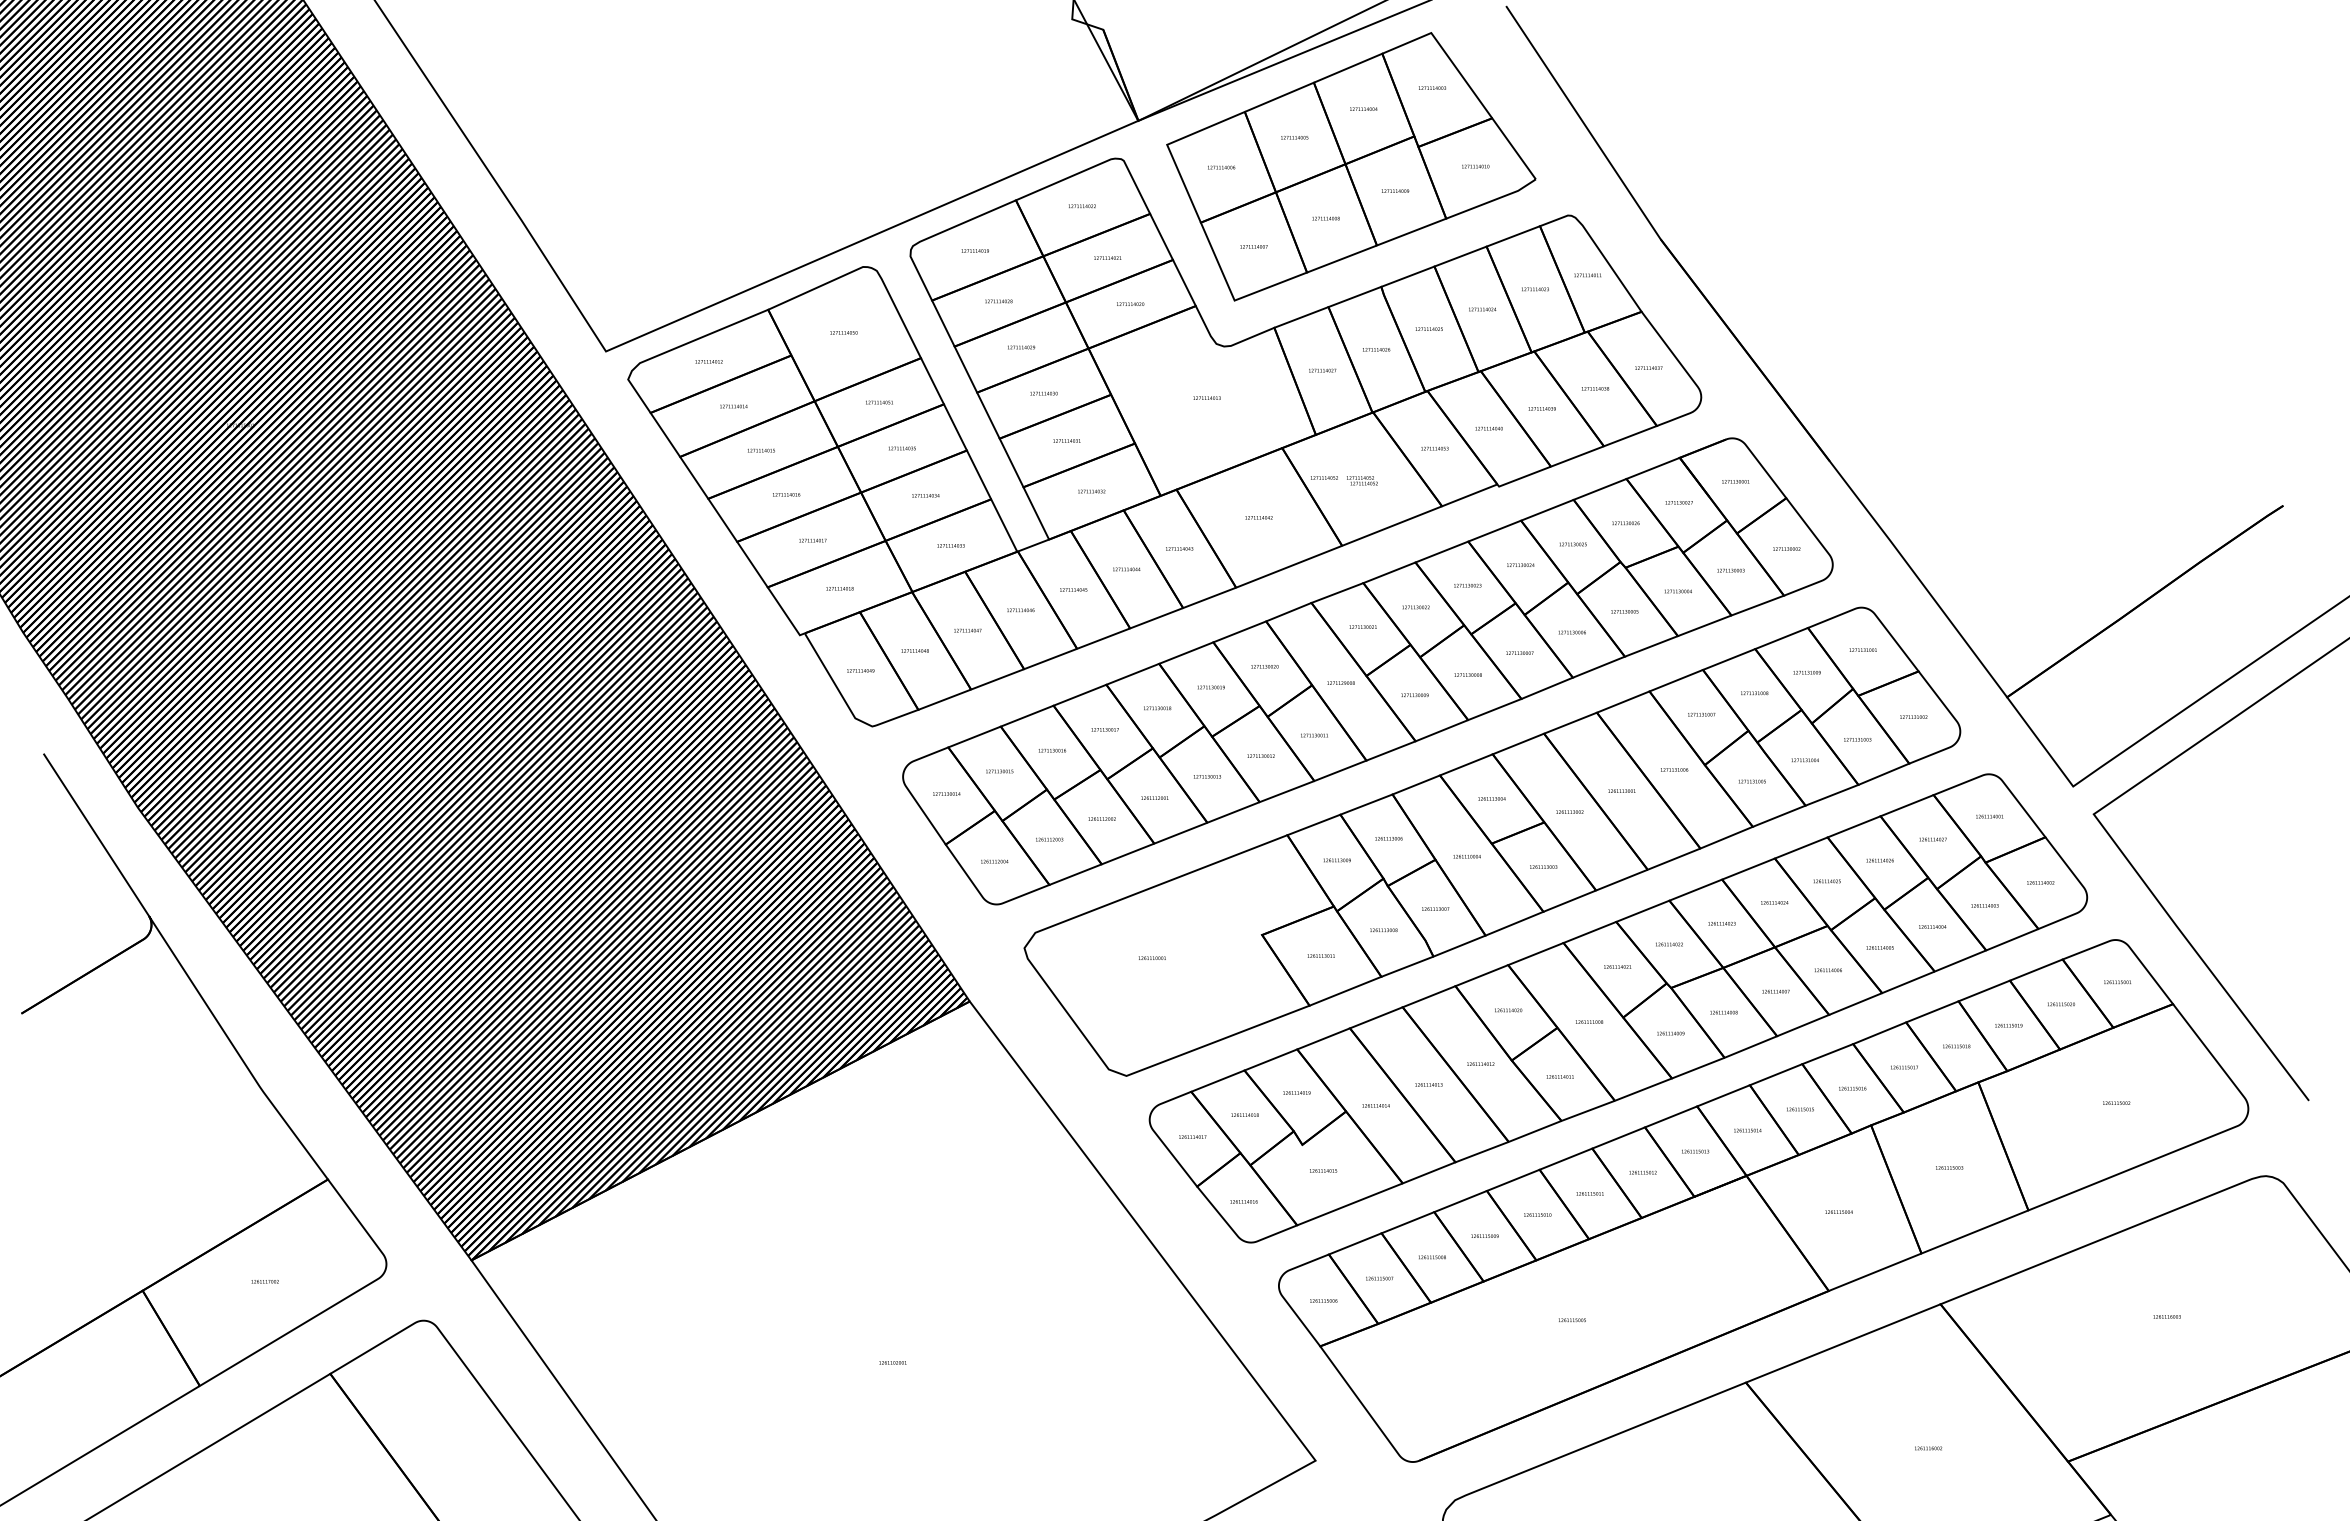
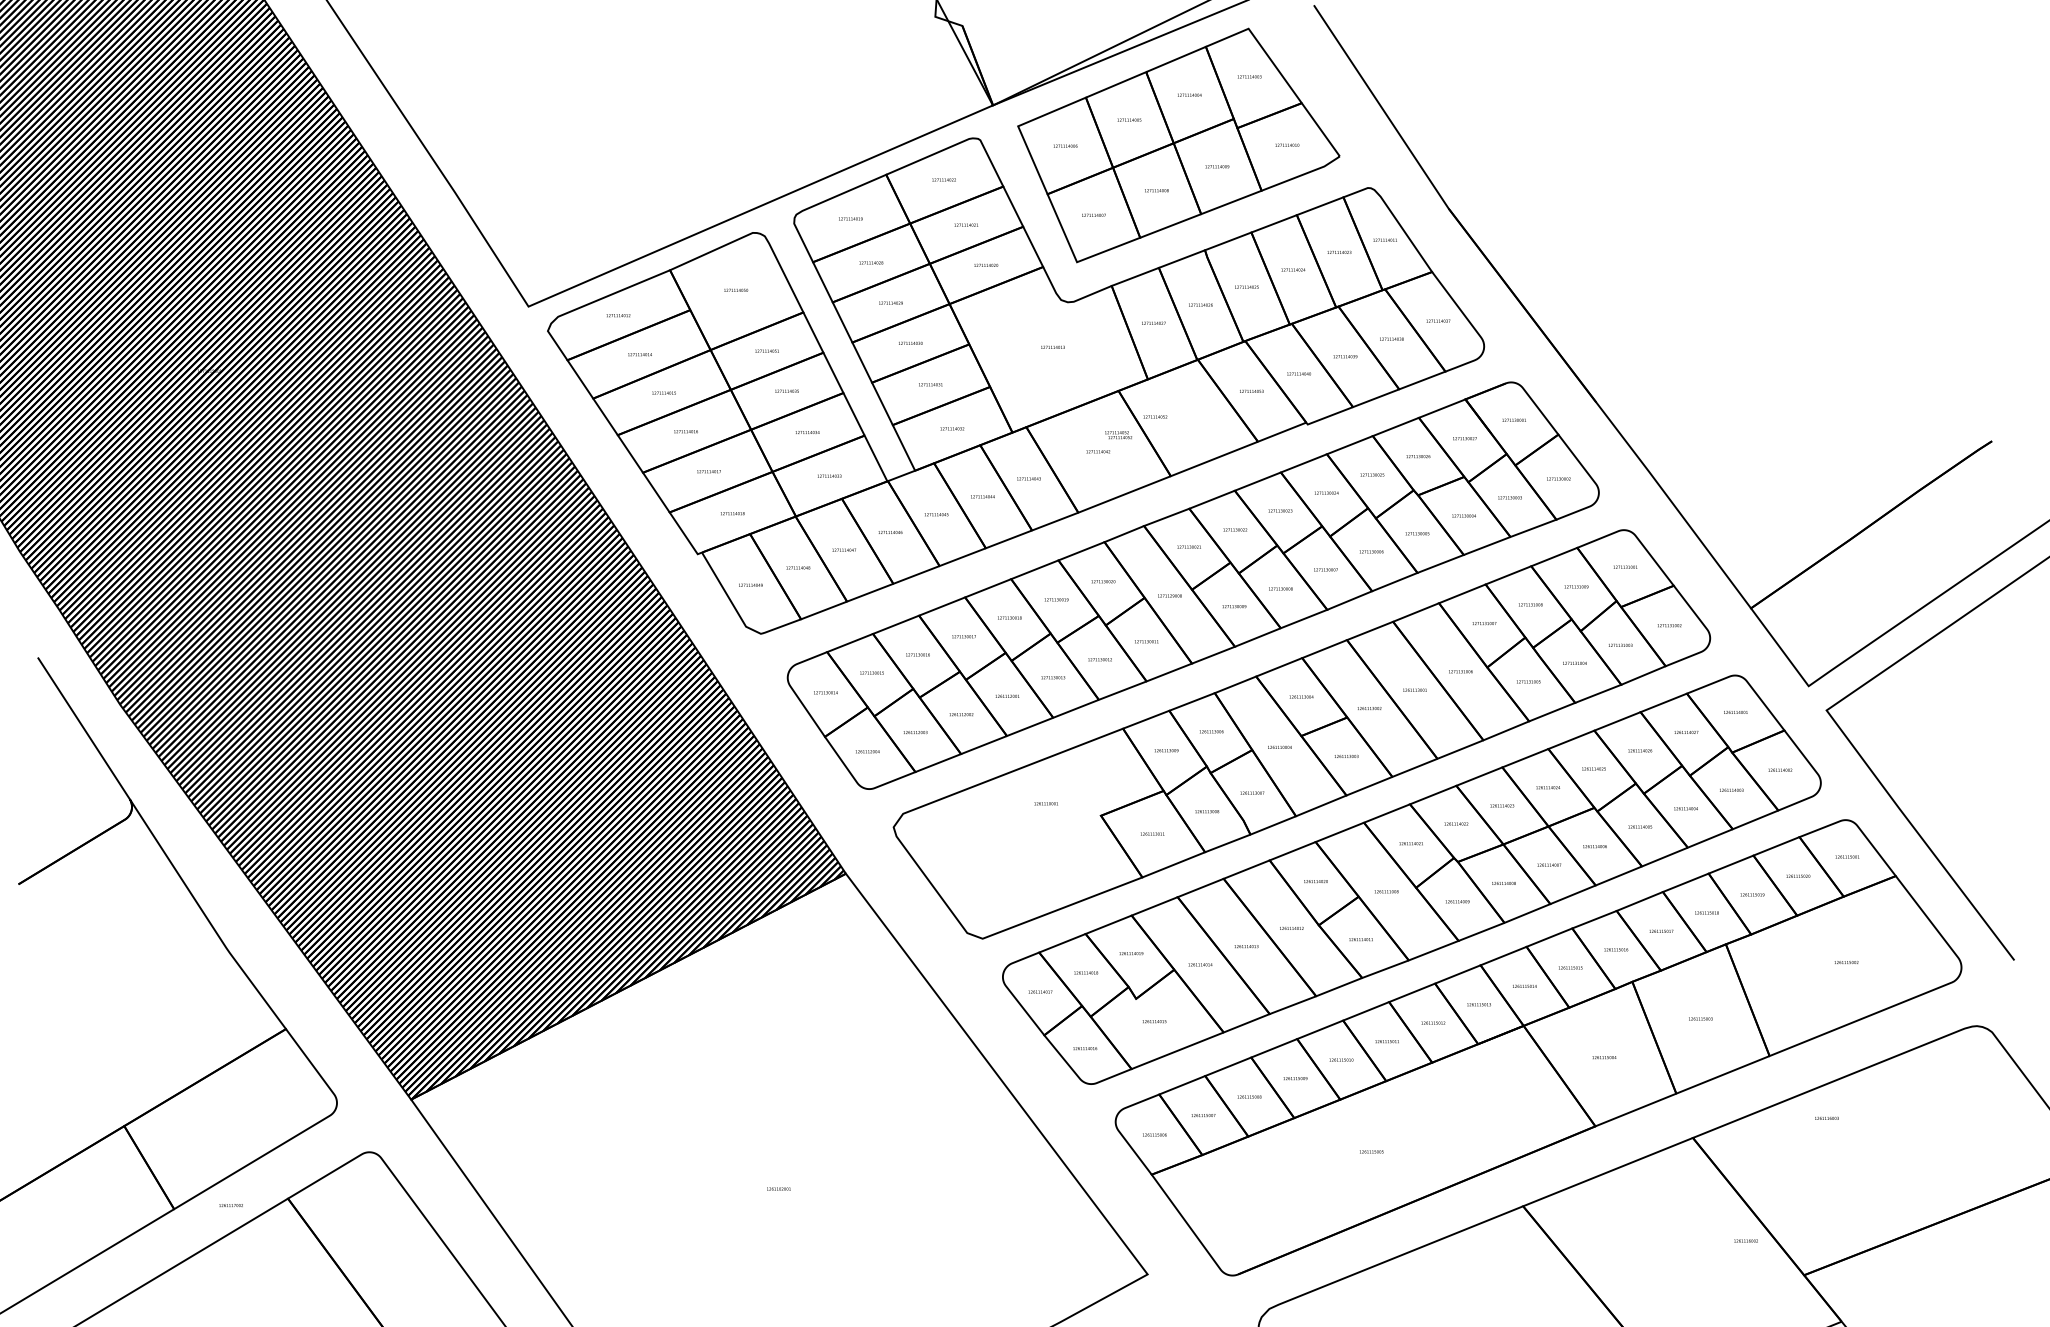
text: (1362, 480) -> (1118, 434), moved
text: (1151, 957) -> (1045, 803), moved
text: (264, 1281) -> (230, 1205), moved
text: (2166, 1316) -> (1826, 1118), moved
text: (1928, 1448) -> (1746, 1241), moved

